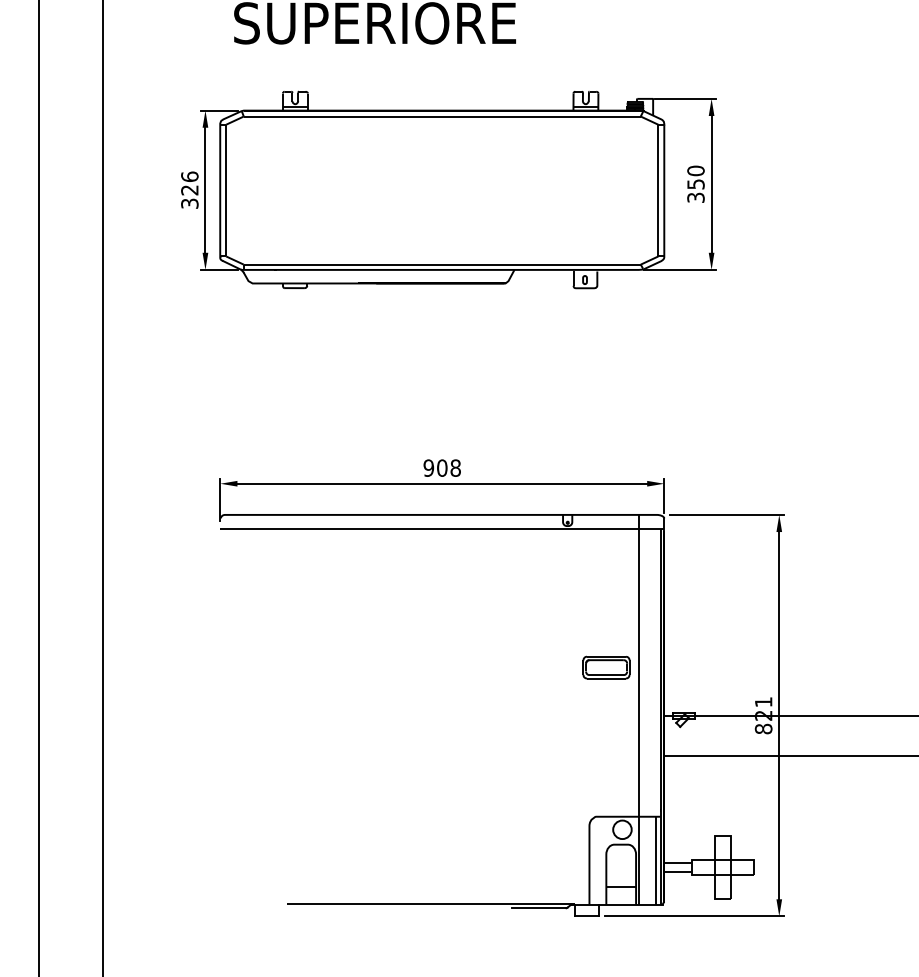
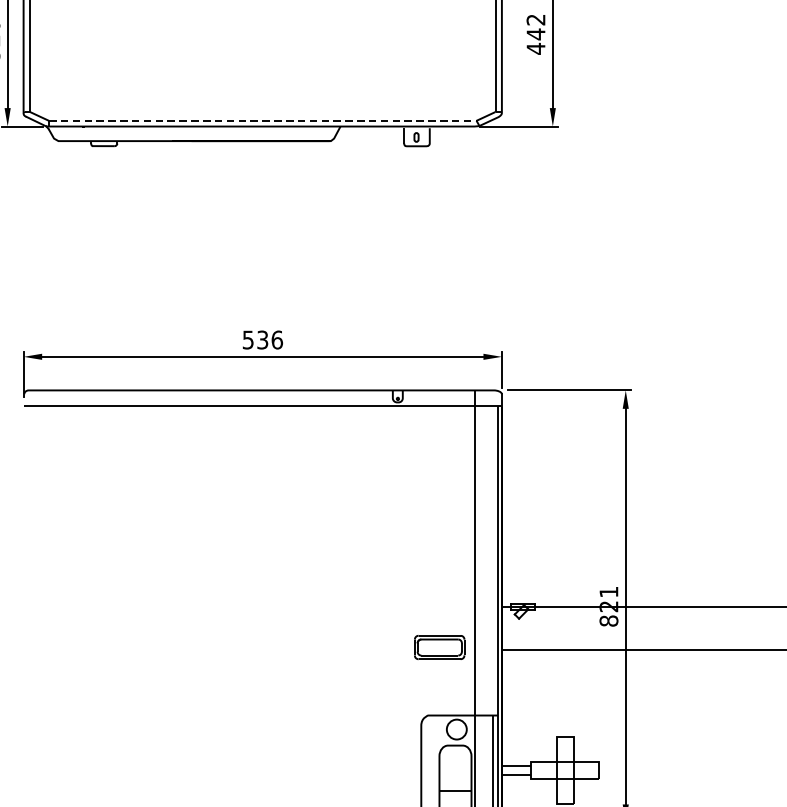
text: (695, 184) -> (535, 34), 350 -> 442
line: (442, 264) -> (263, 120), solid -> dashed
text: (442, 467) -> (263, 339), 908 -> 536
part: (606, 667) -> (439, 647), moved

